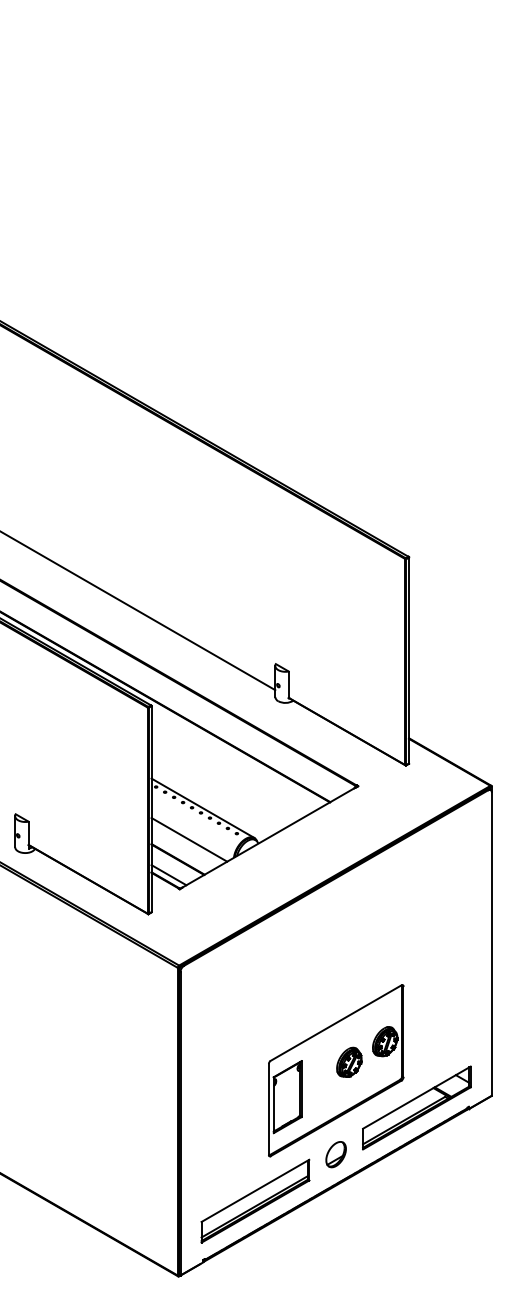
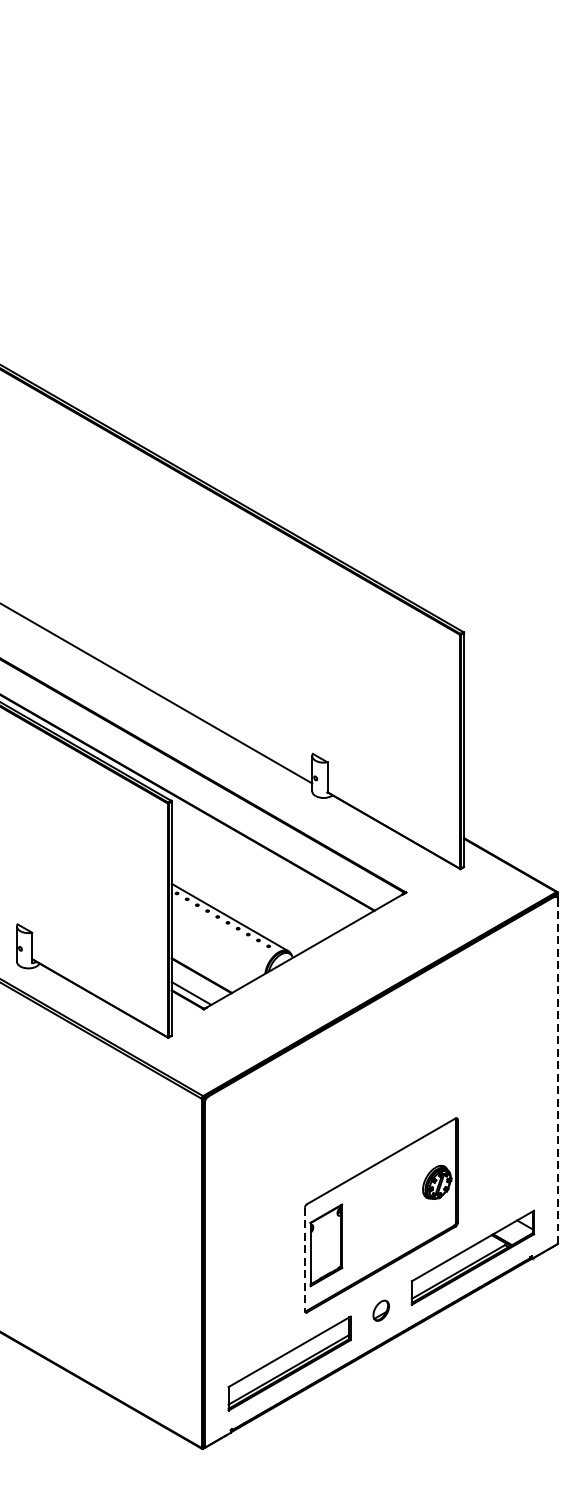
line: (189, 839) -> (214, 953), removed
line: (491, 944) -> (557, 1072), solid -> dashed
part: (349, 1061) -> (396, 1204), removed
line: (268, 1109) -> (304, 1259), solid -> dashed
part: (335, 1154) -> (380, 1310), size x0.7

